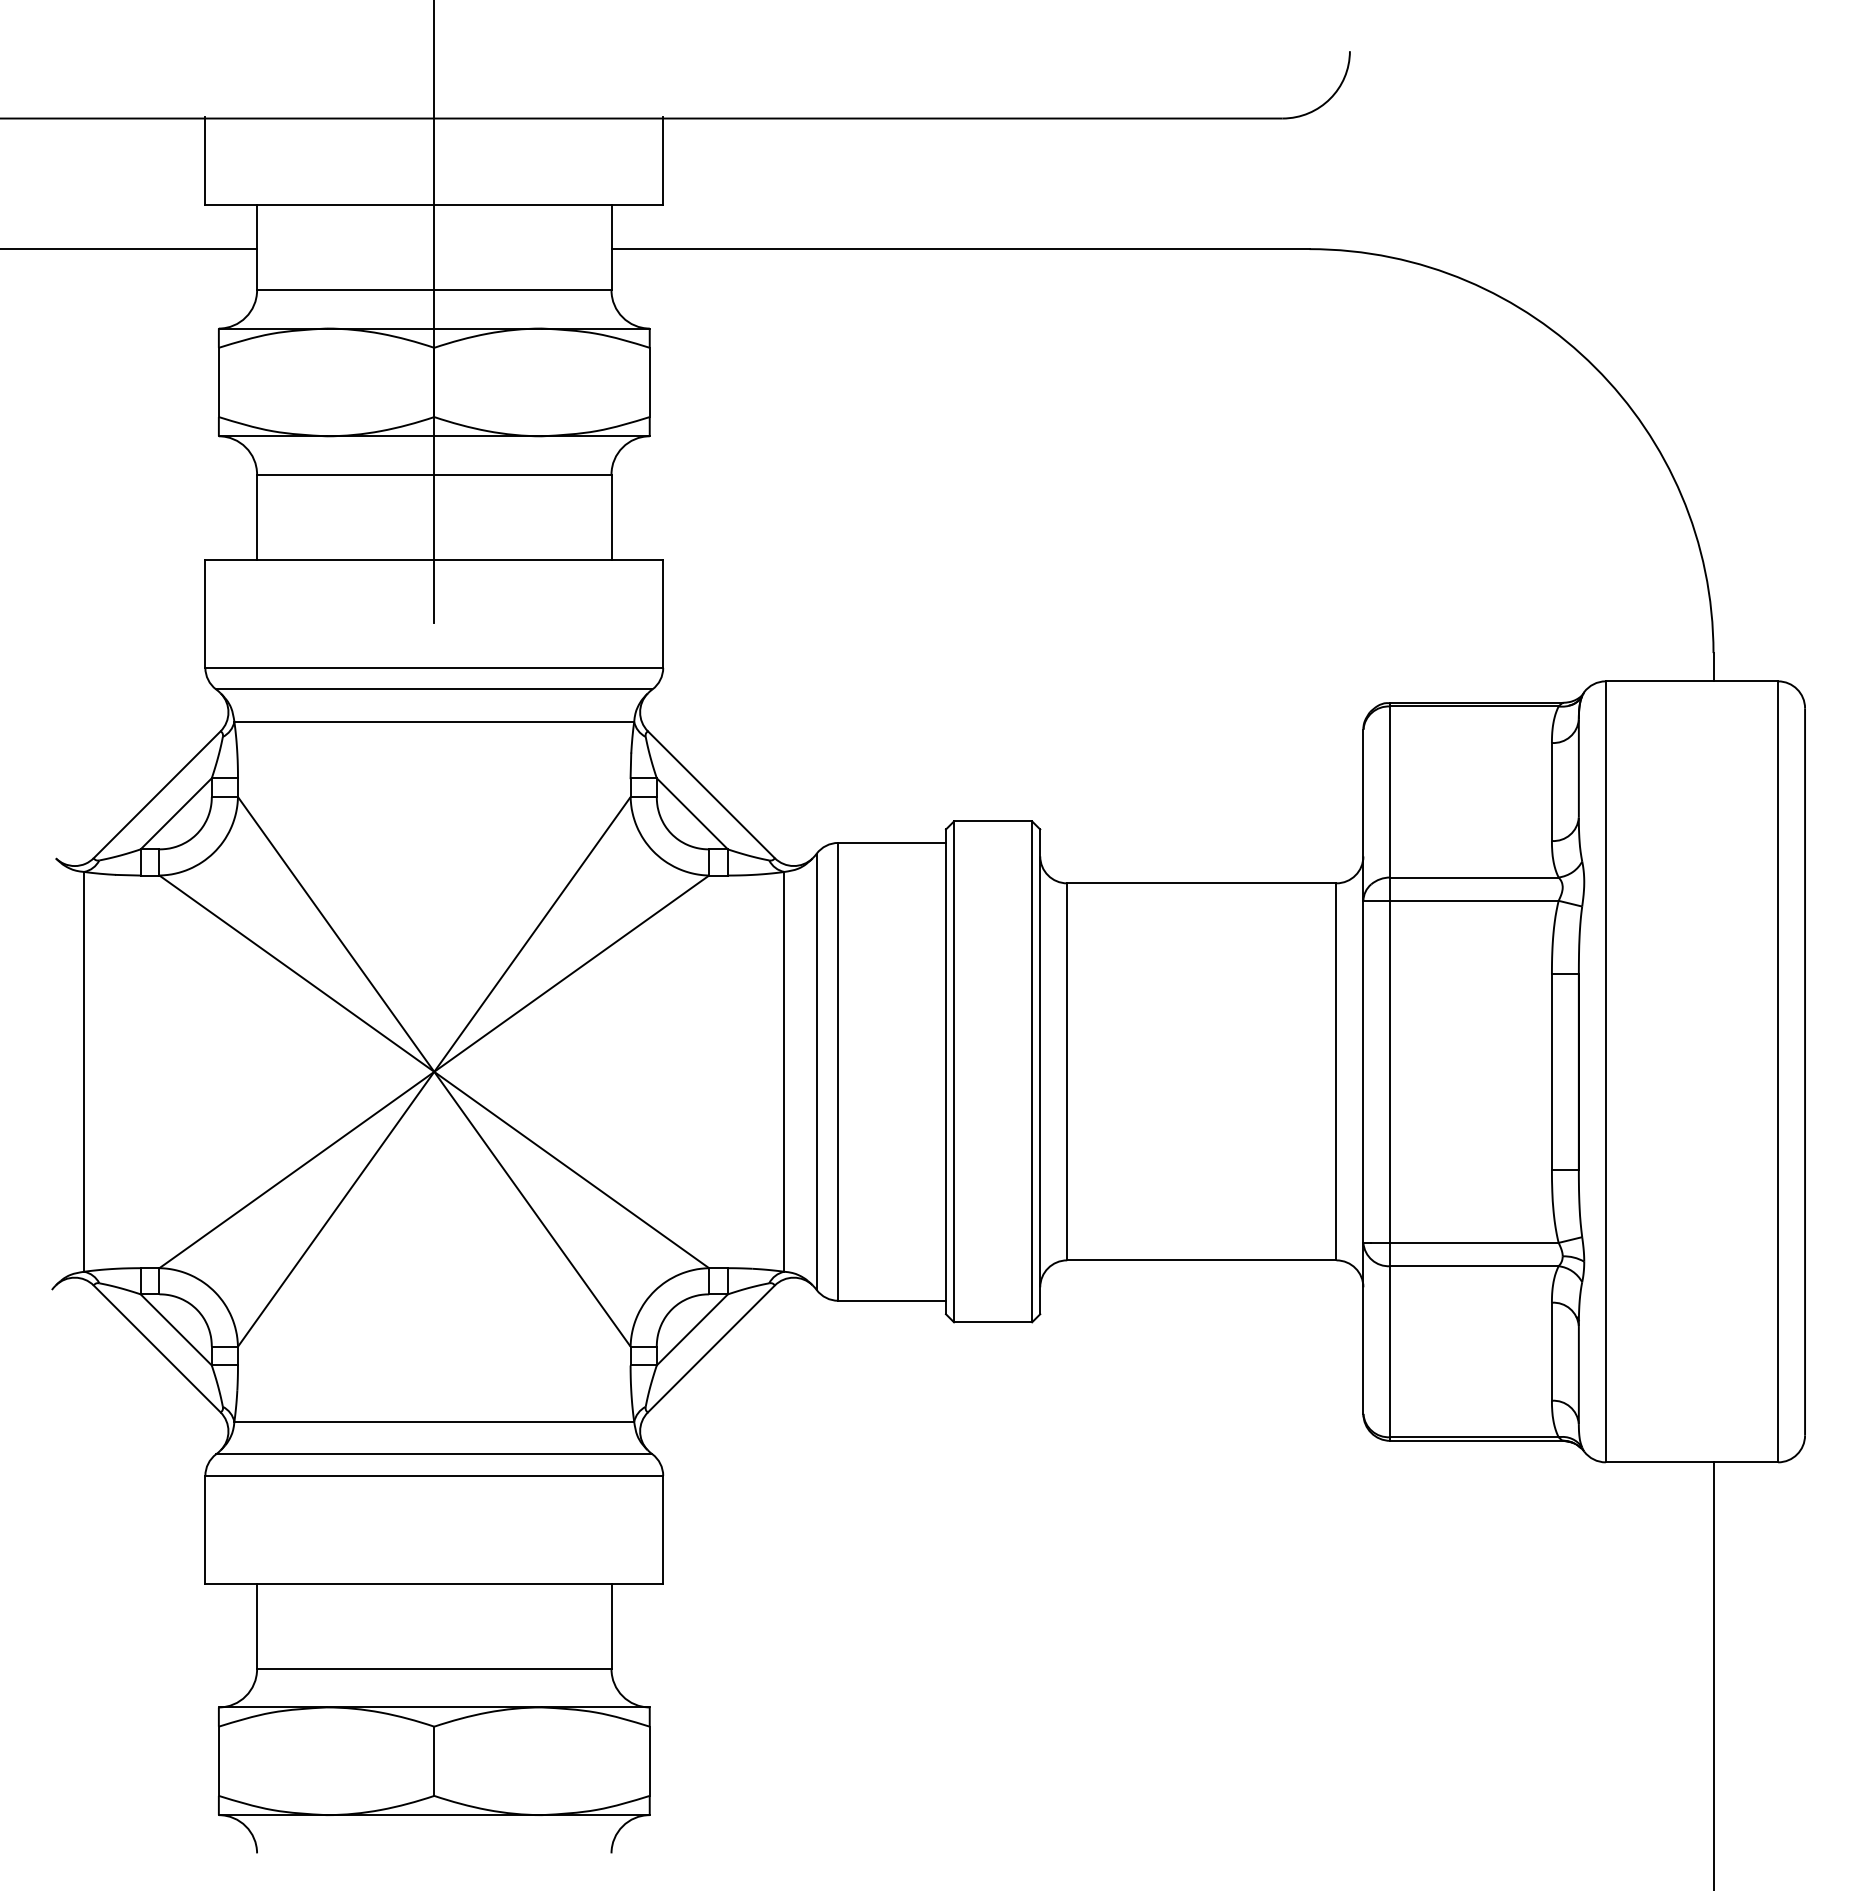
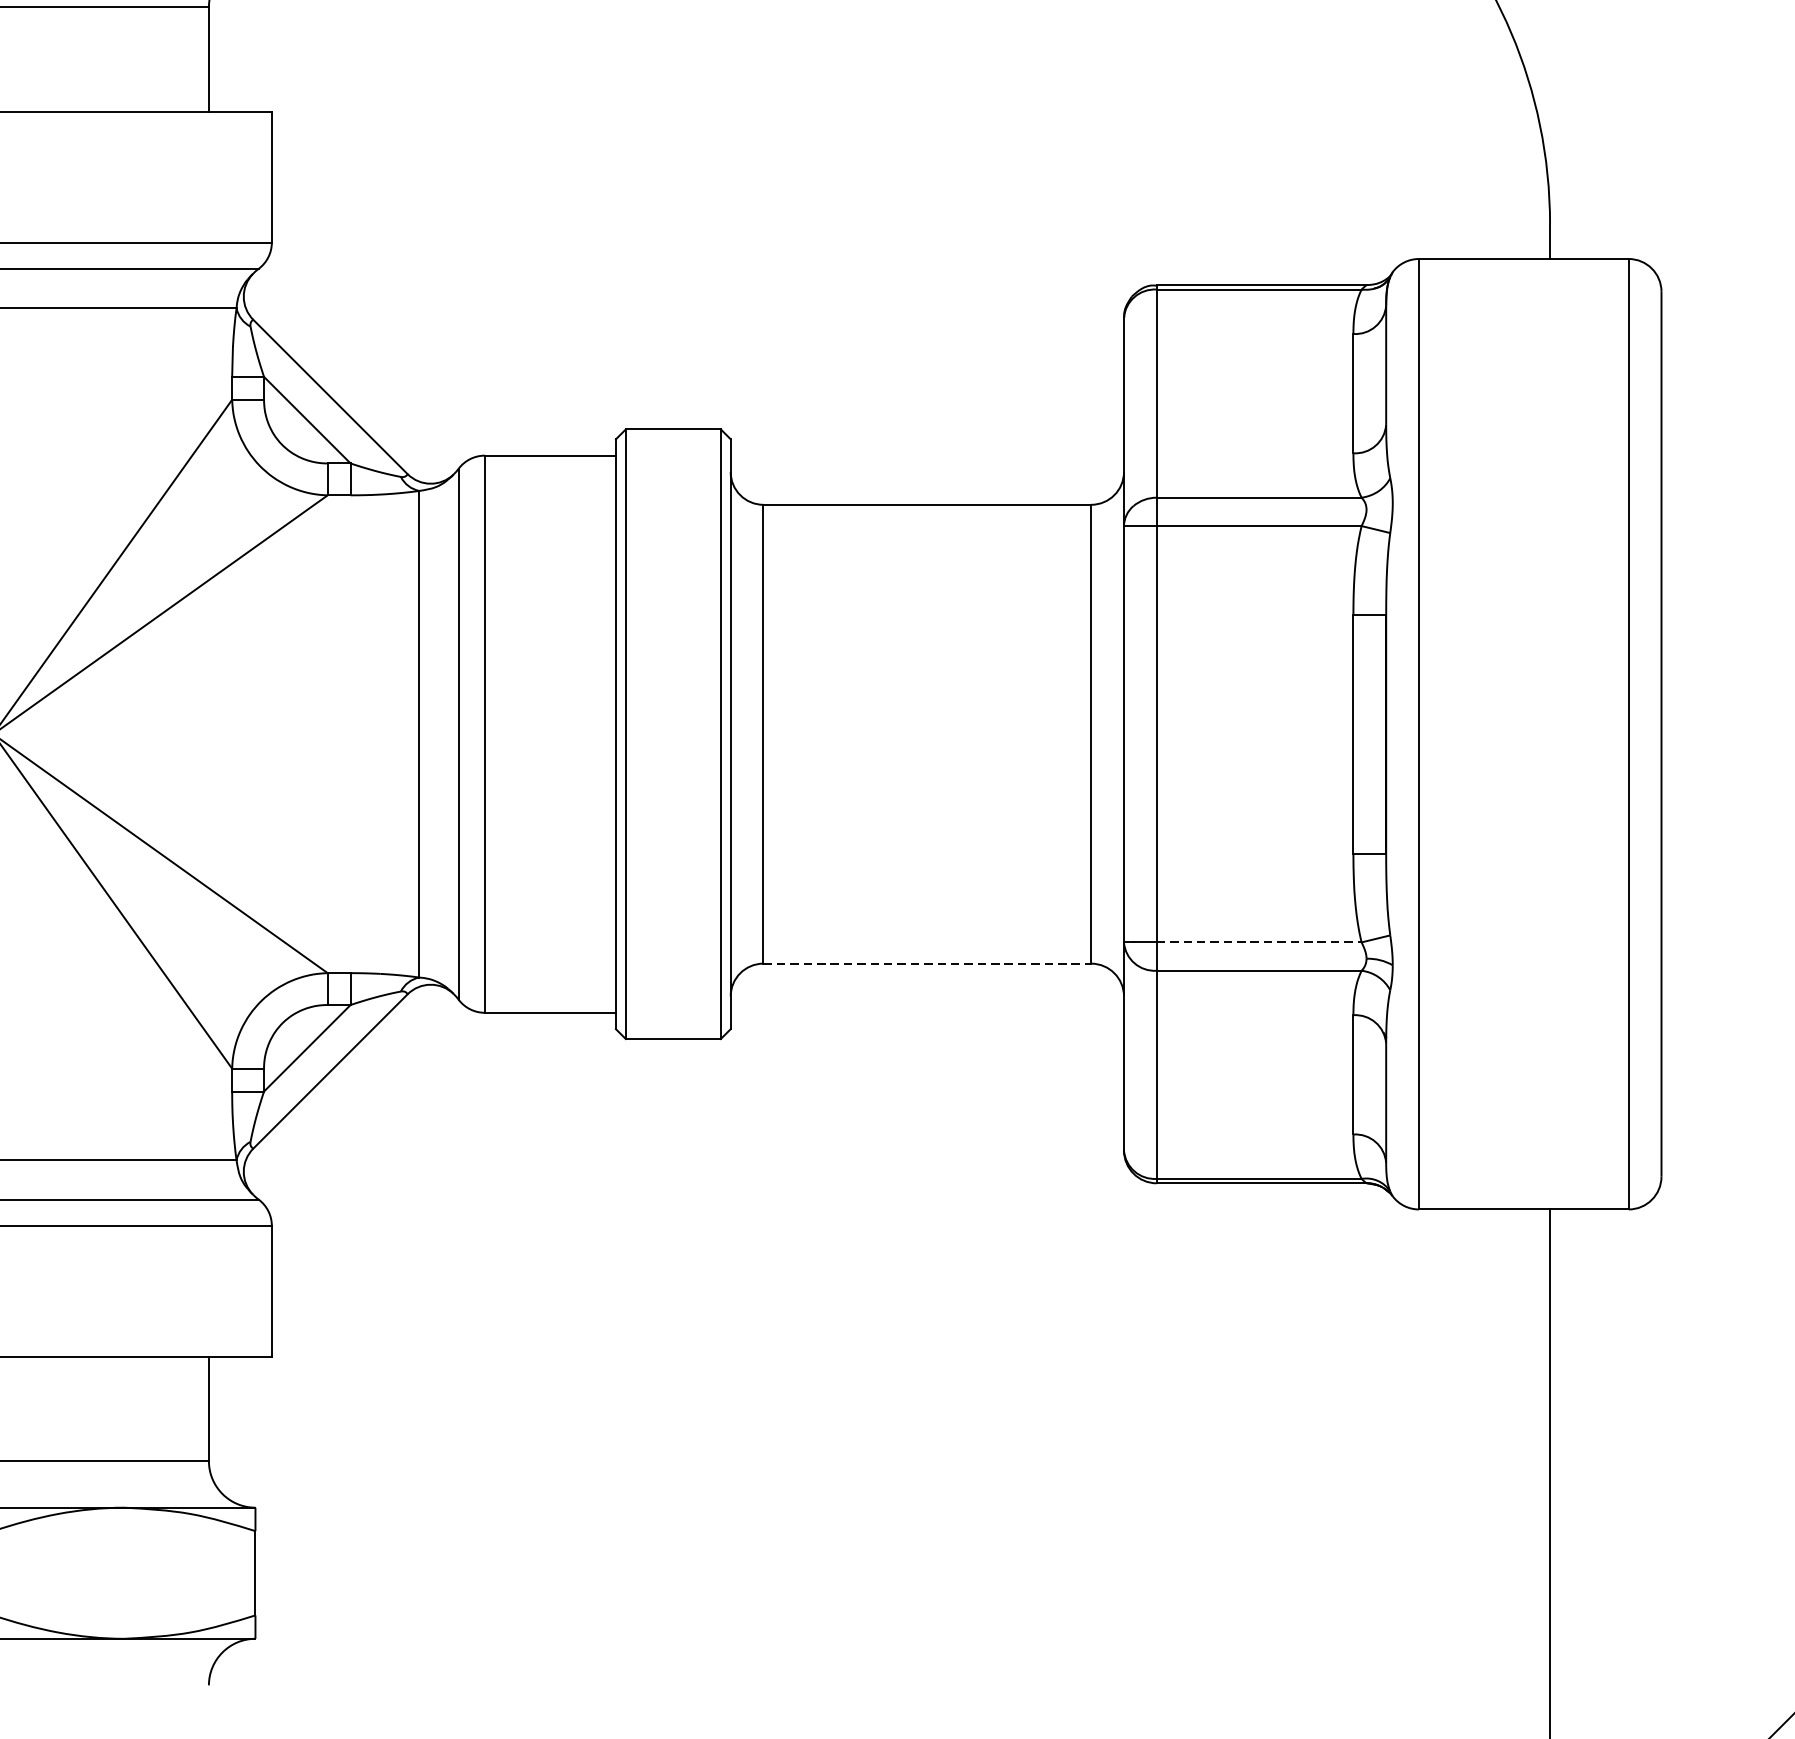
line: (1474, 1242) -> (1259, 941), solid -> dashed
line: (1201, 1260) -> (926, 963), solid -> dashed

